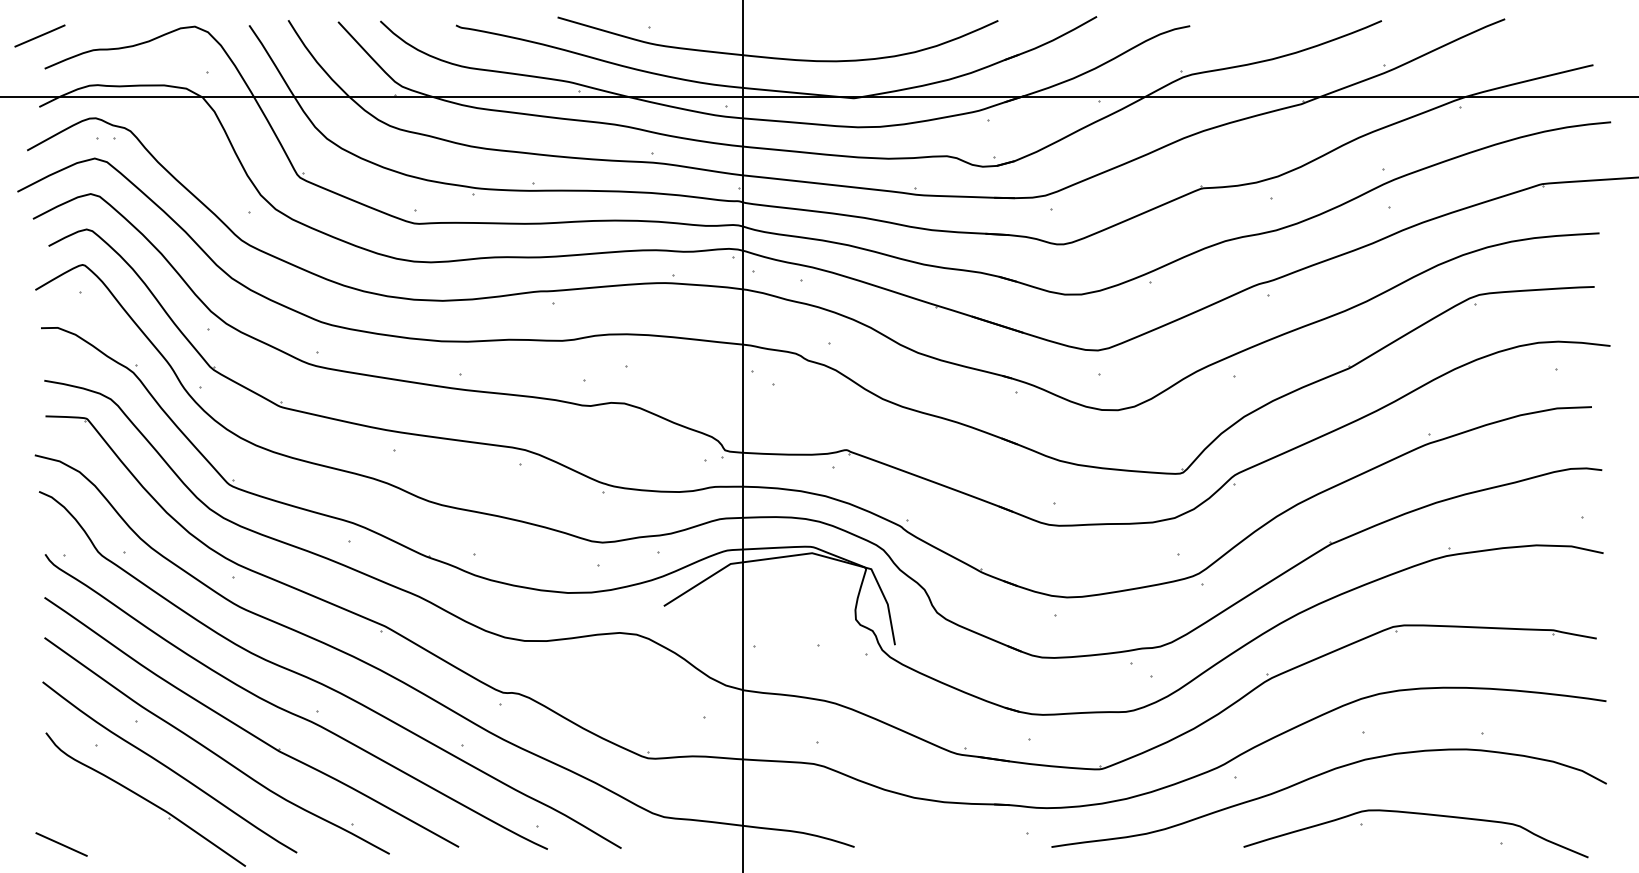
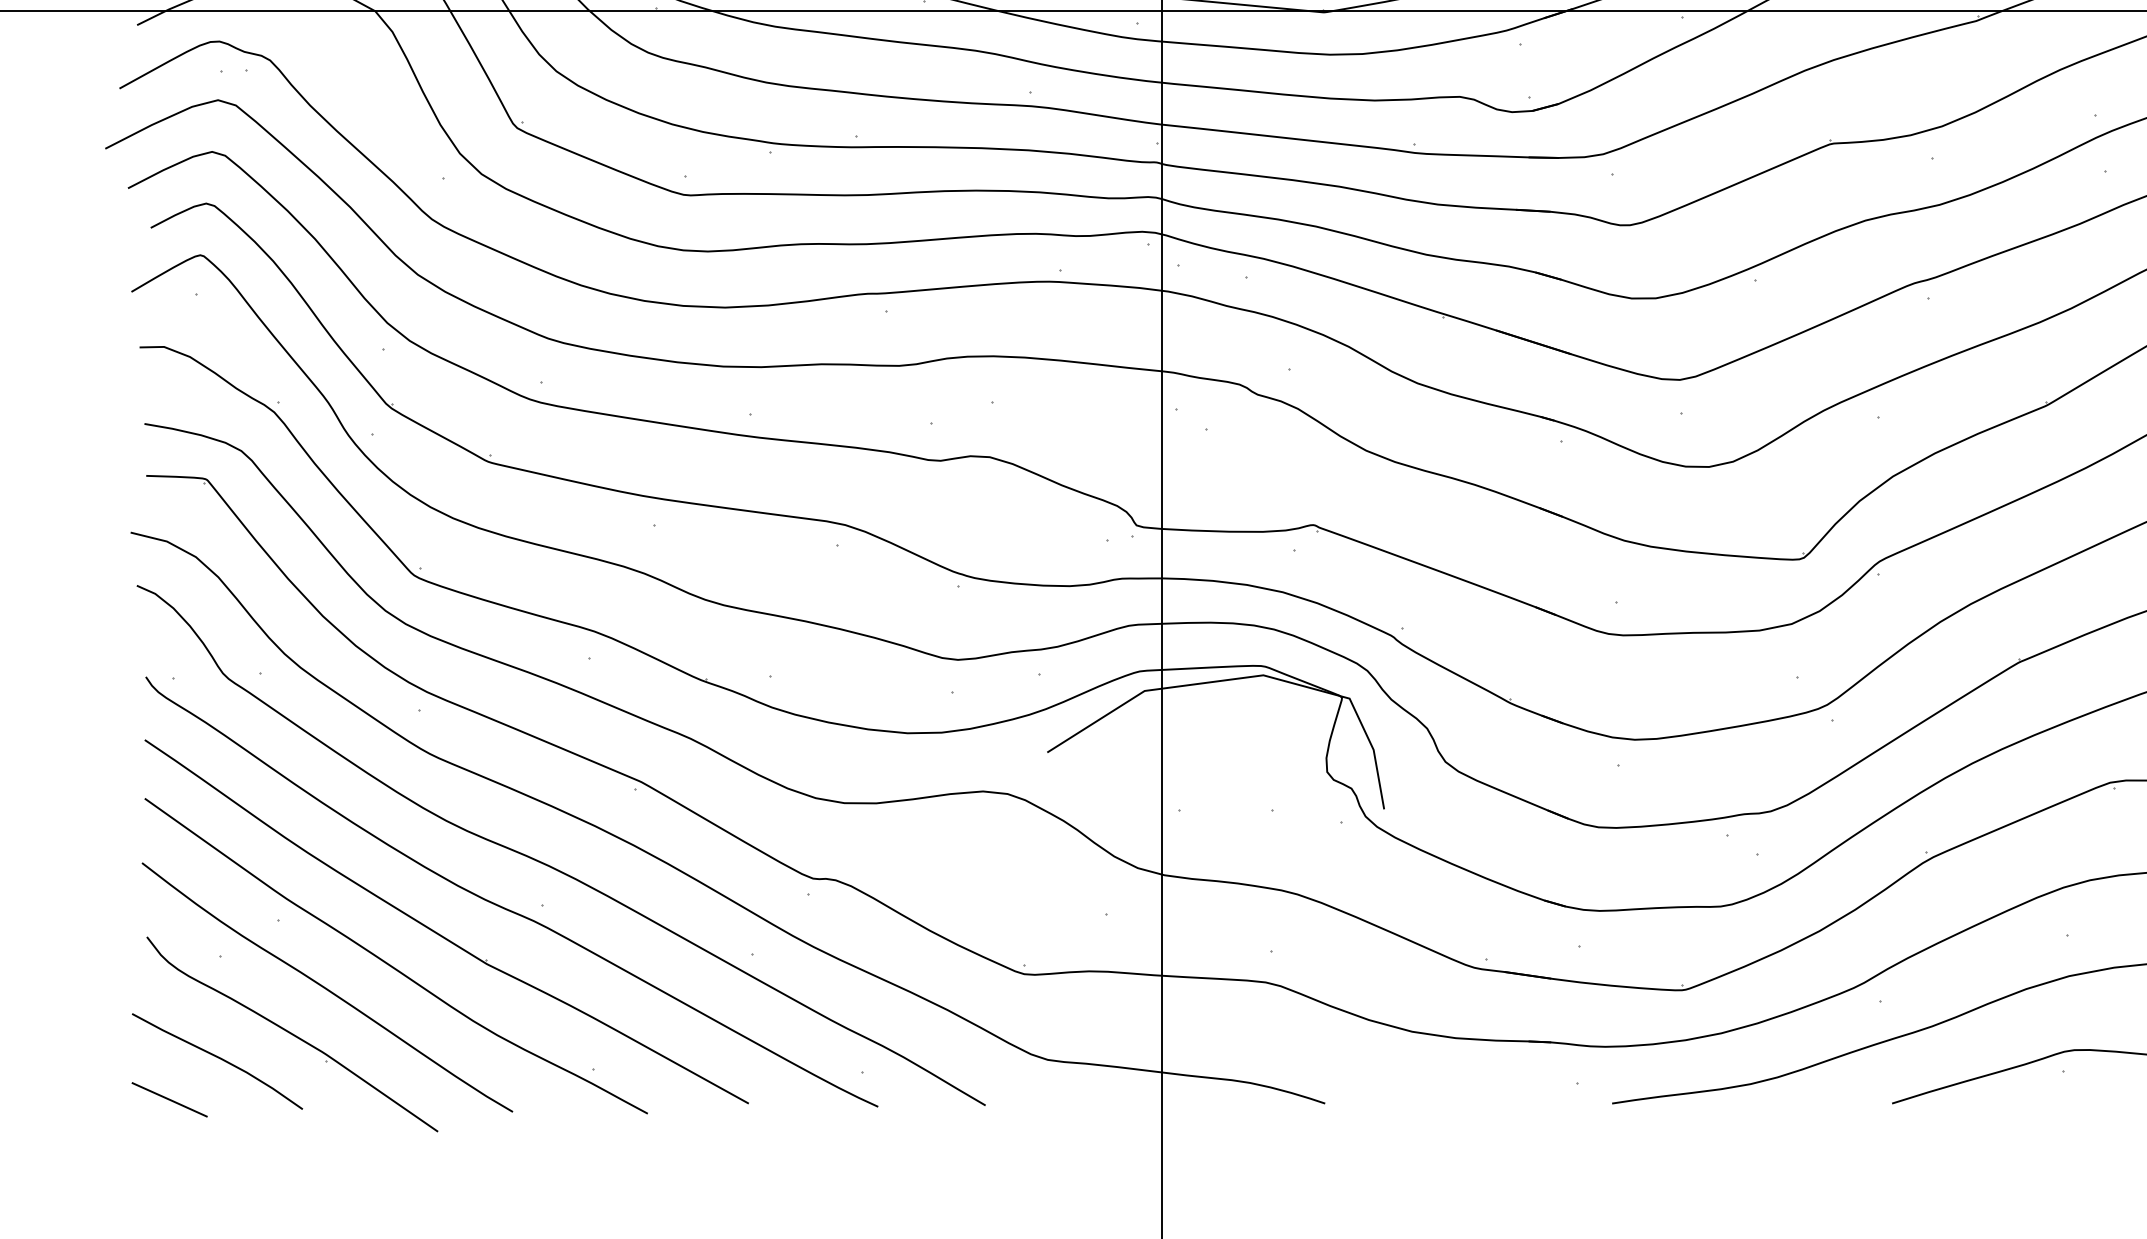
curve: (94, 816) -> (217, 1058), added

